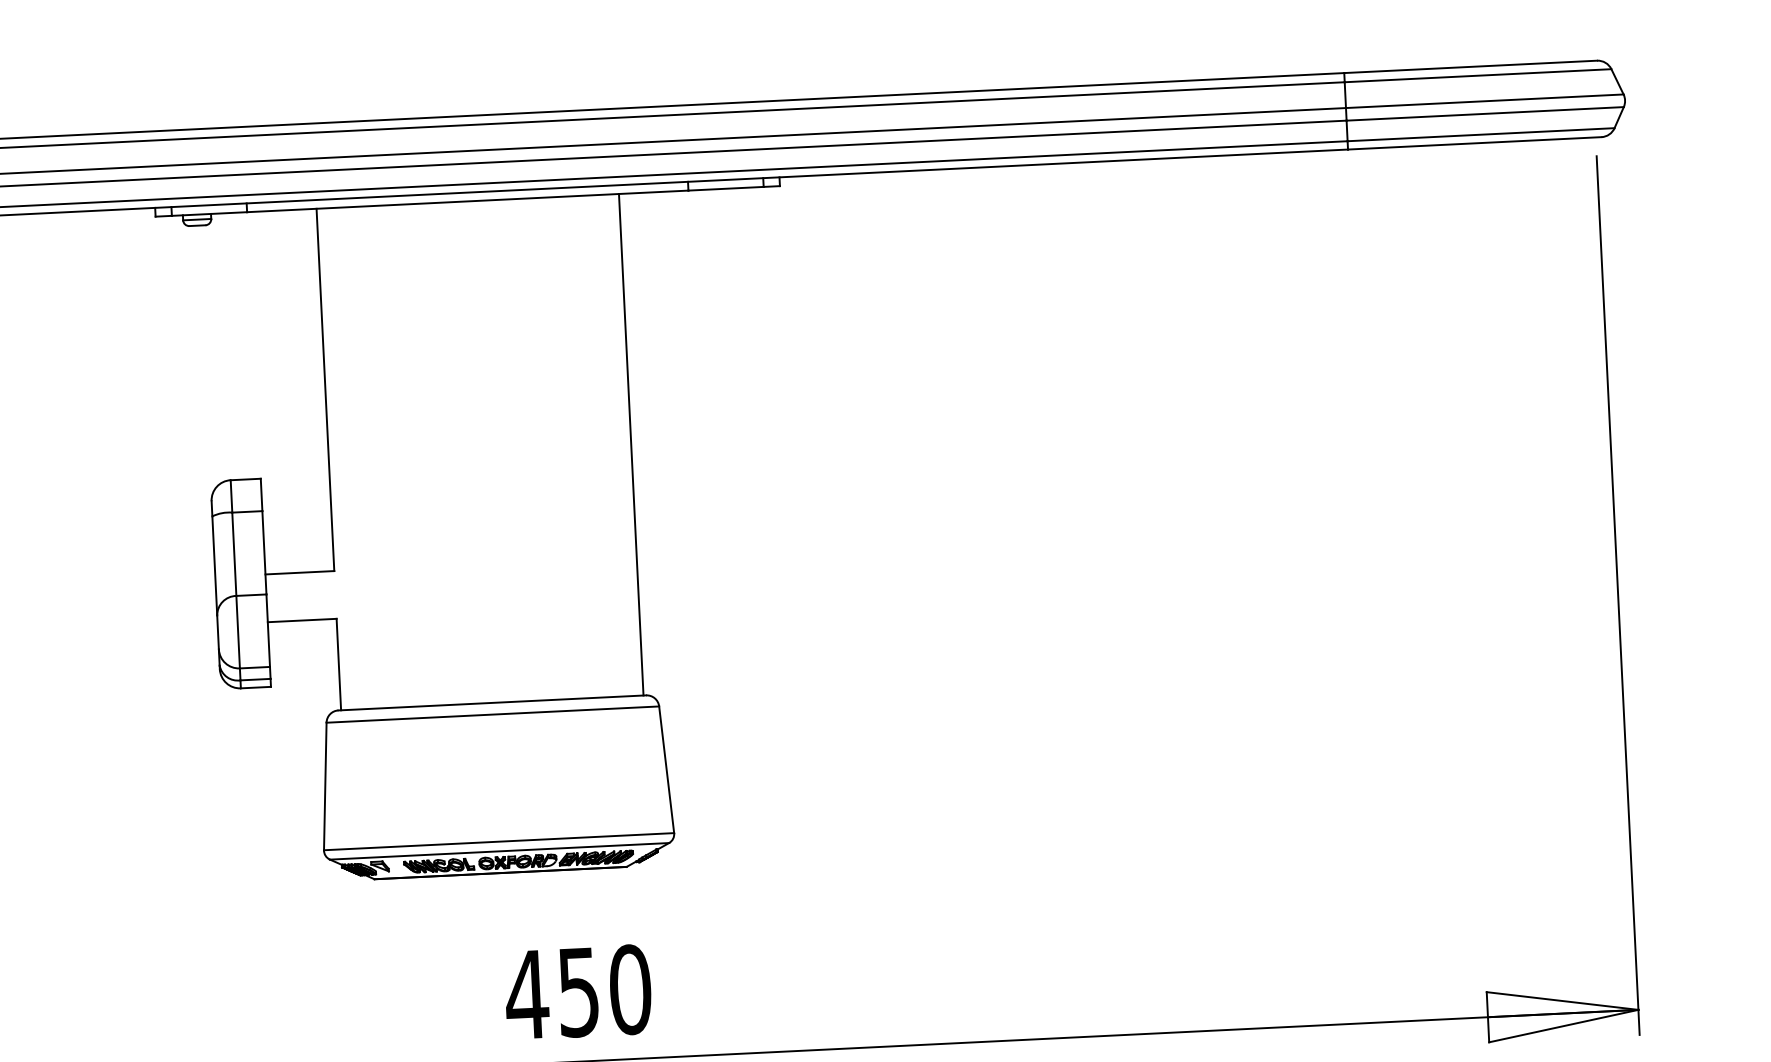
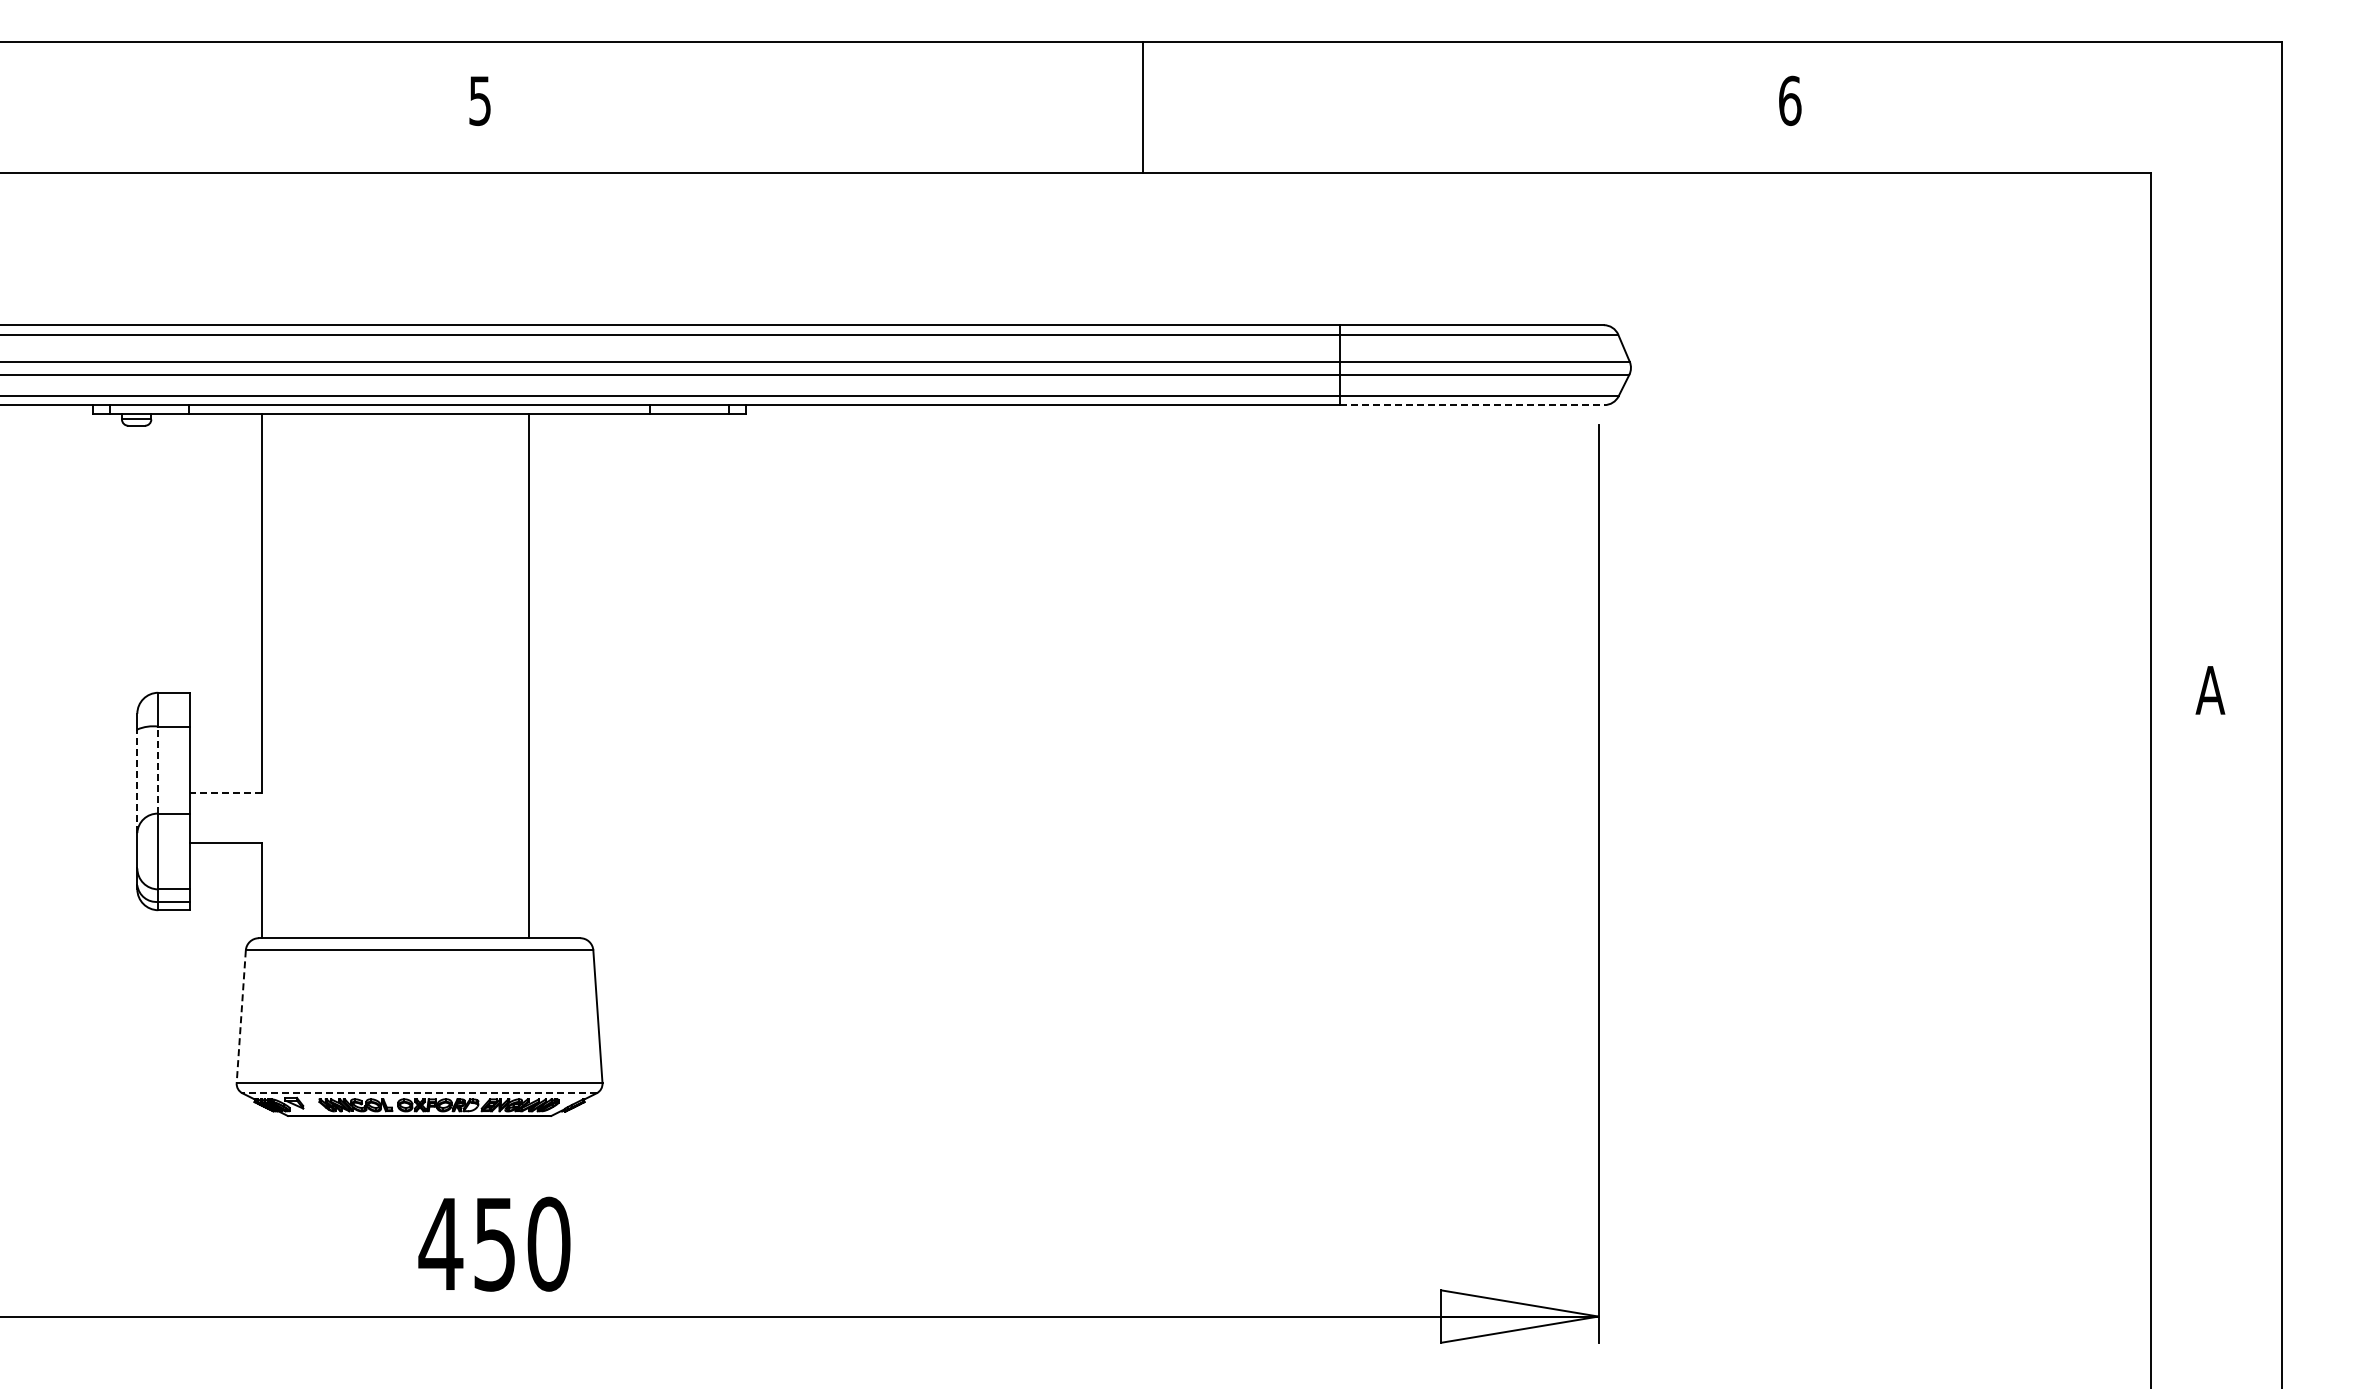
line: (1475, 143) -> (1472, 405), solid -> dashed
line: (631, 445) -> (528, 676), moved
line: (234, 554) -> (158, 770), solid -> dashed
line: (214, 566) -> (137, 781), solid -> dashed
line: (299, 572) -> (225, 792), solid -> dashed
line: (325, 786) -> (241, 1016), solid -> dashed
line: (499, 851) -> (419, 1093), solid -> dashed

